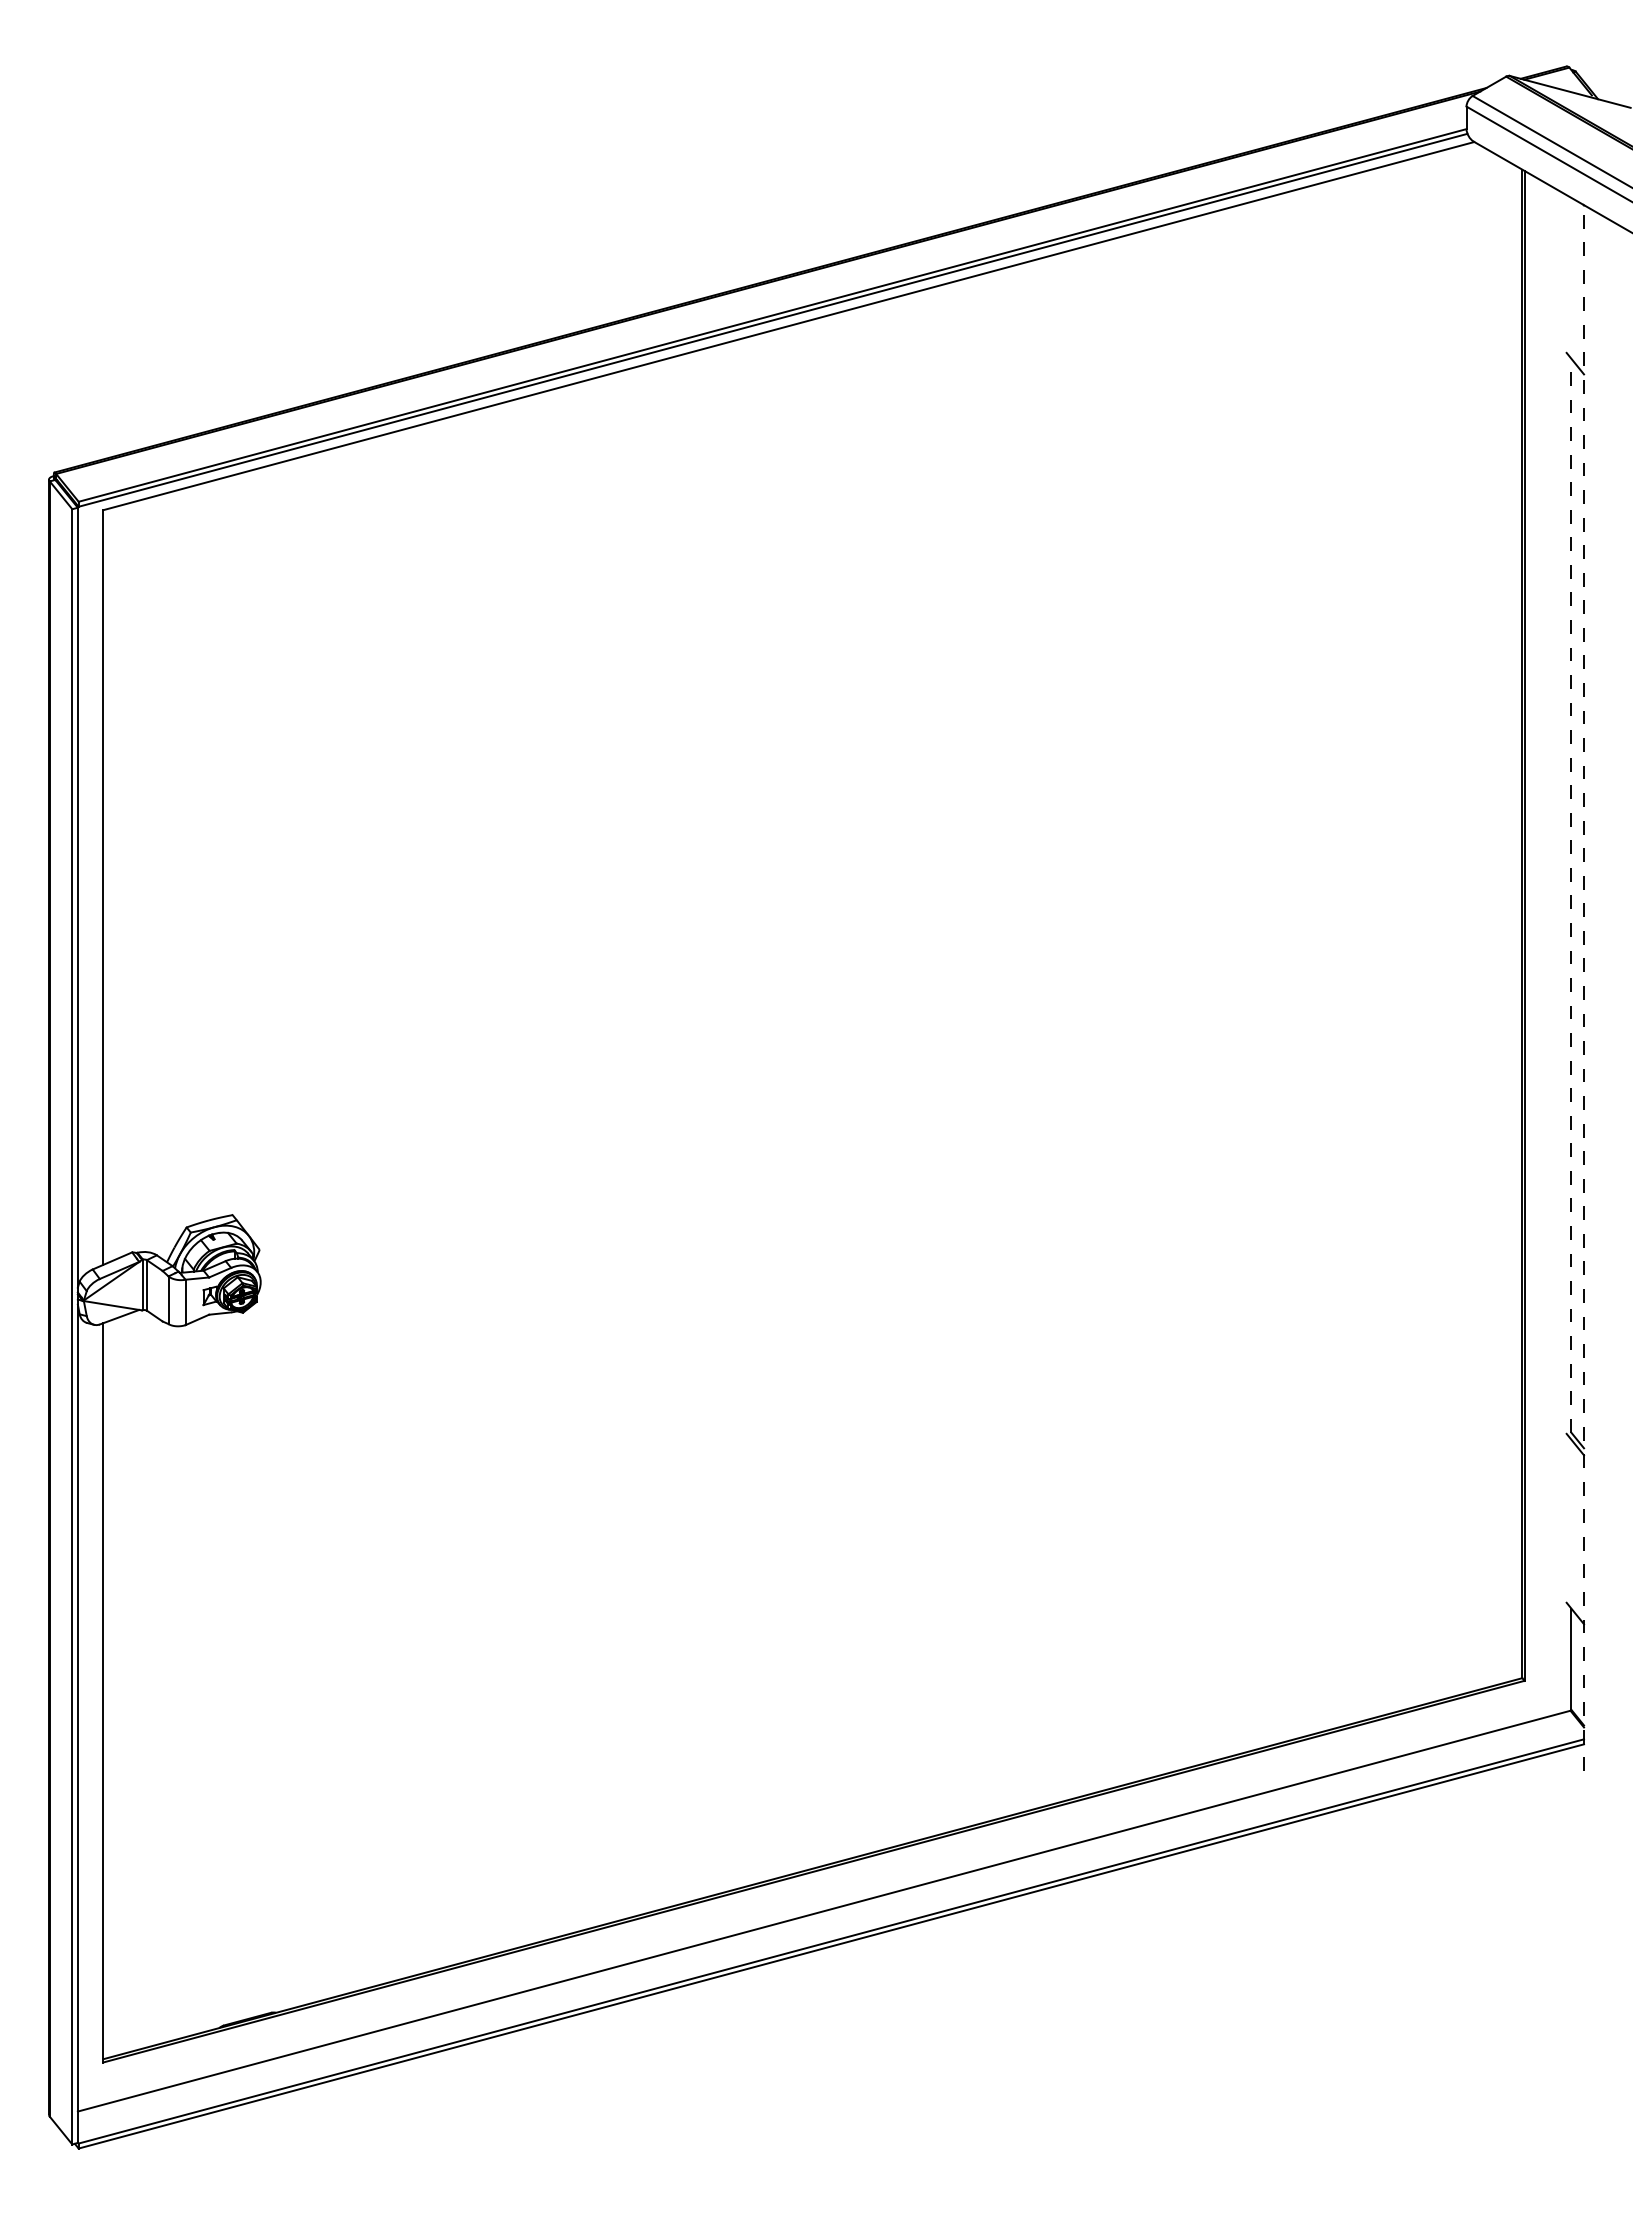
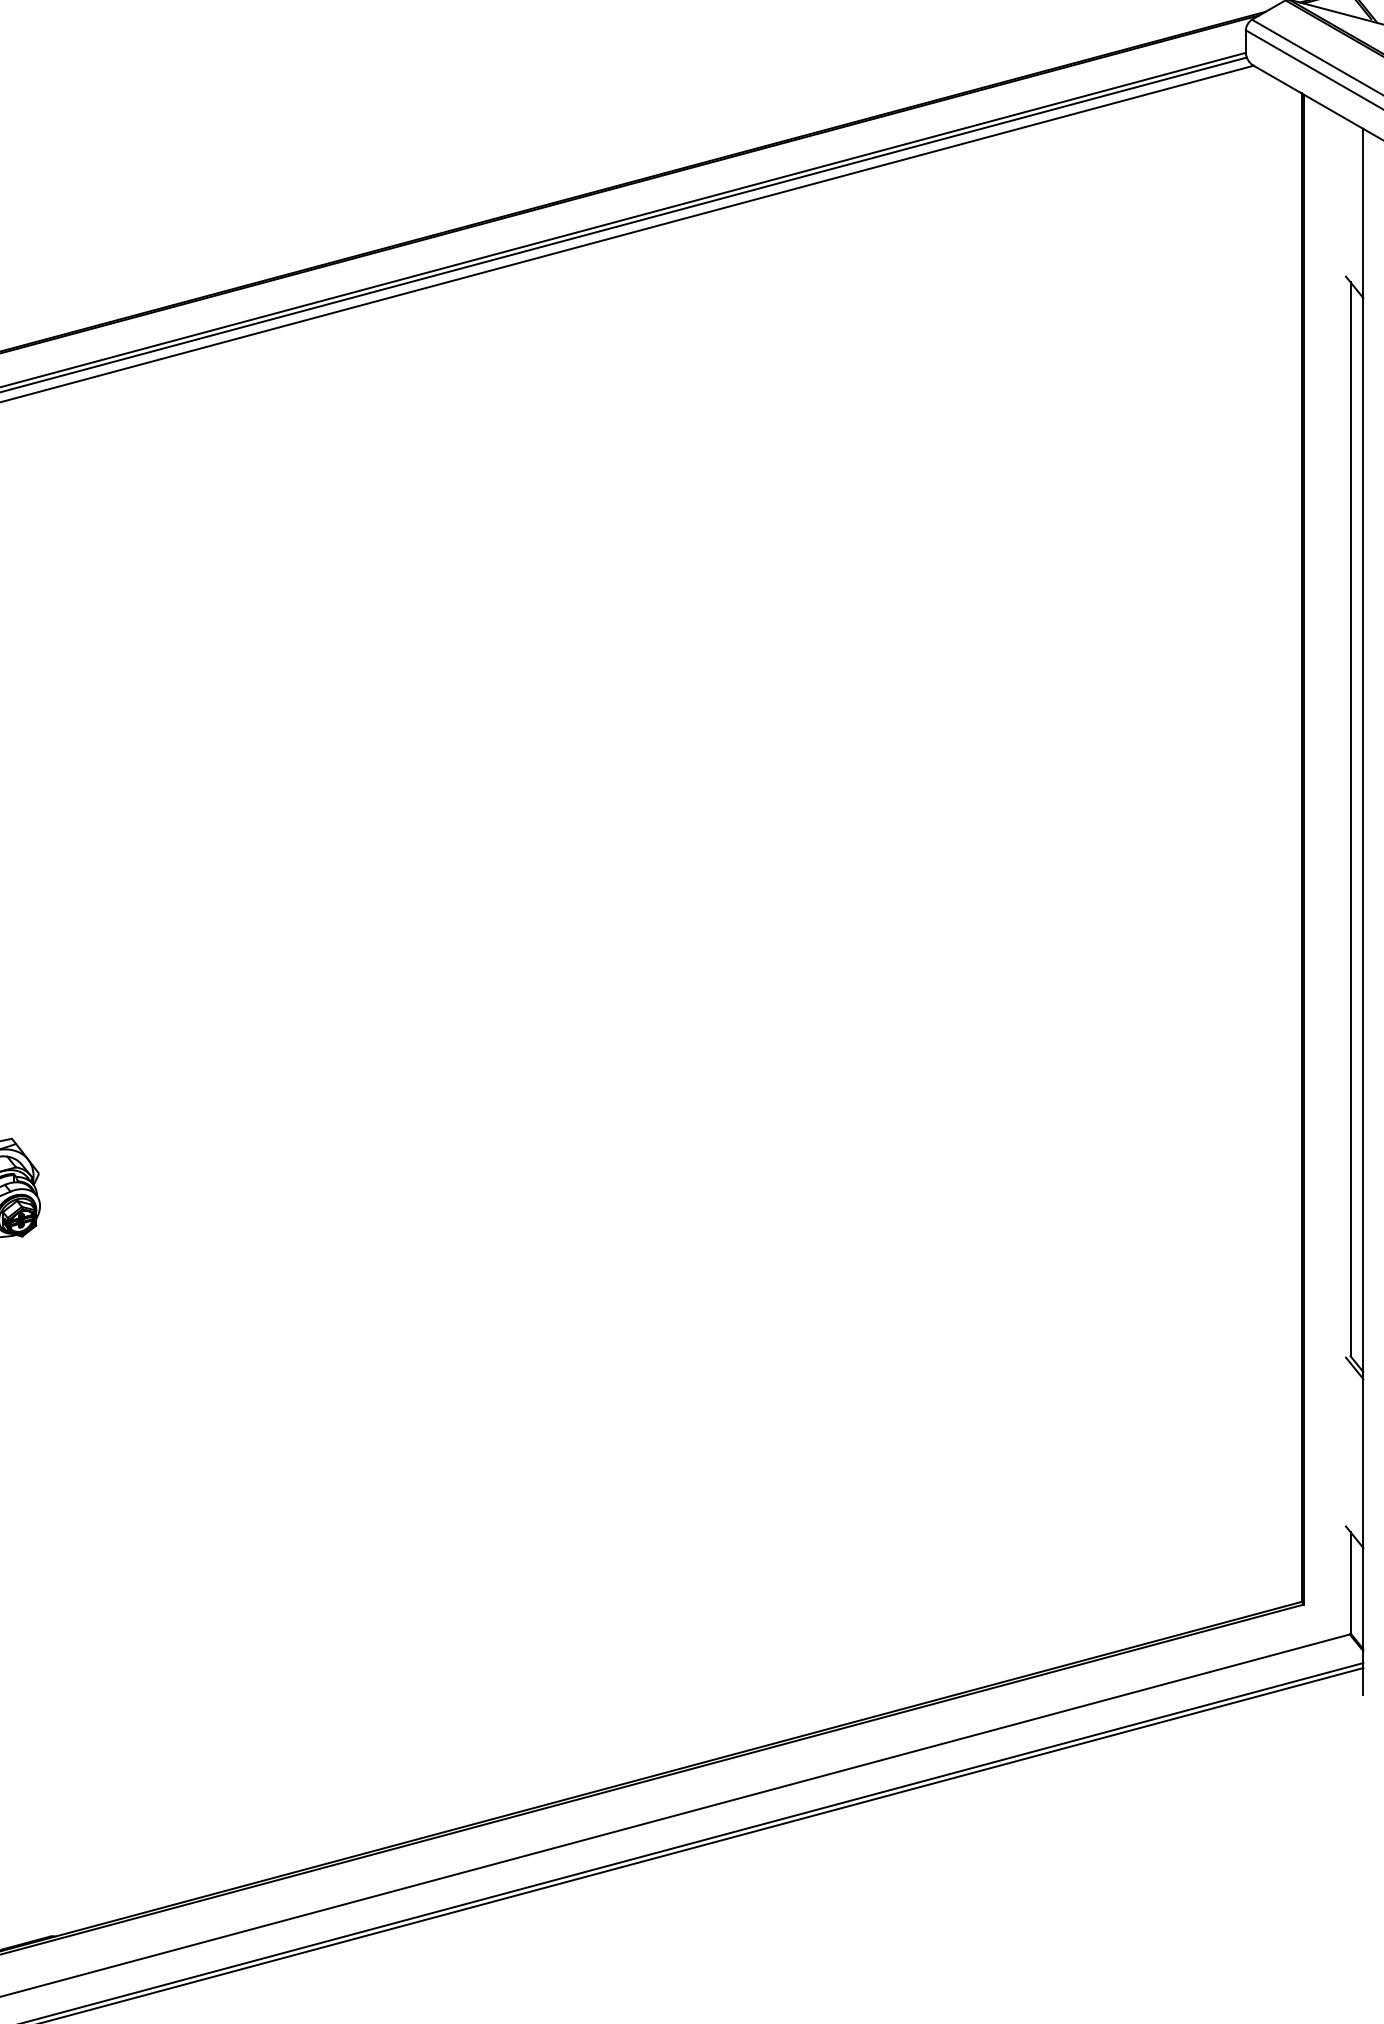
line: (1571, 895) -> (1350, 819), dashed -> solid
line: (1584, 988) -> (1363, 912), dashed -> solid

